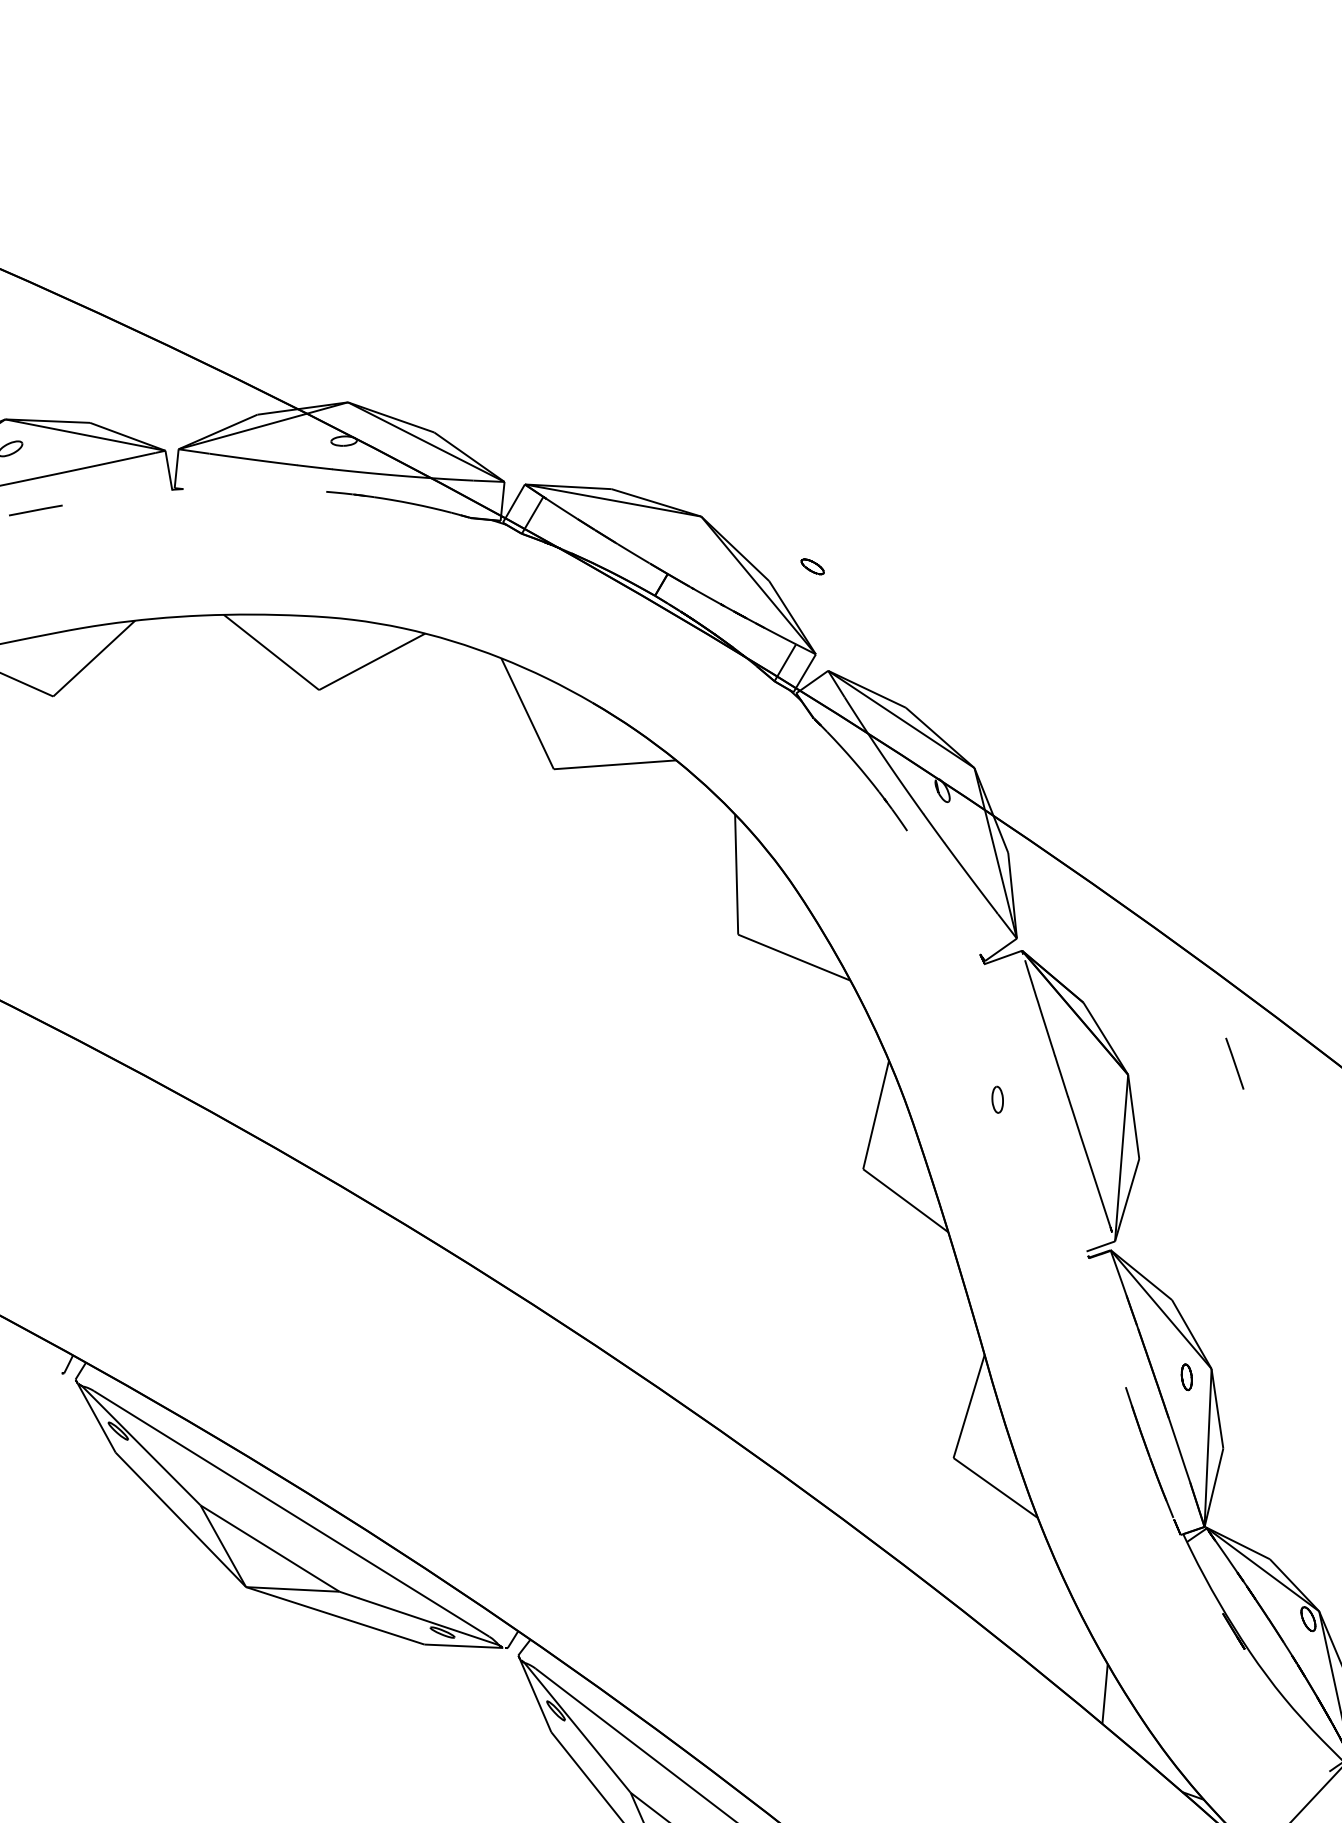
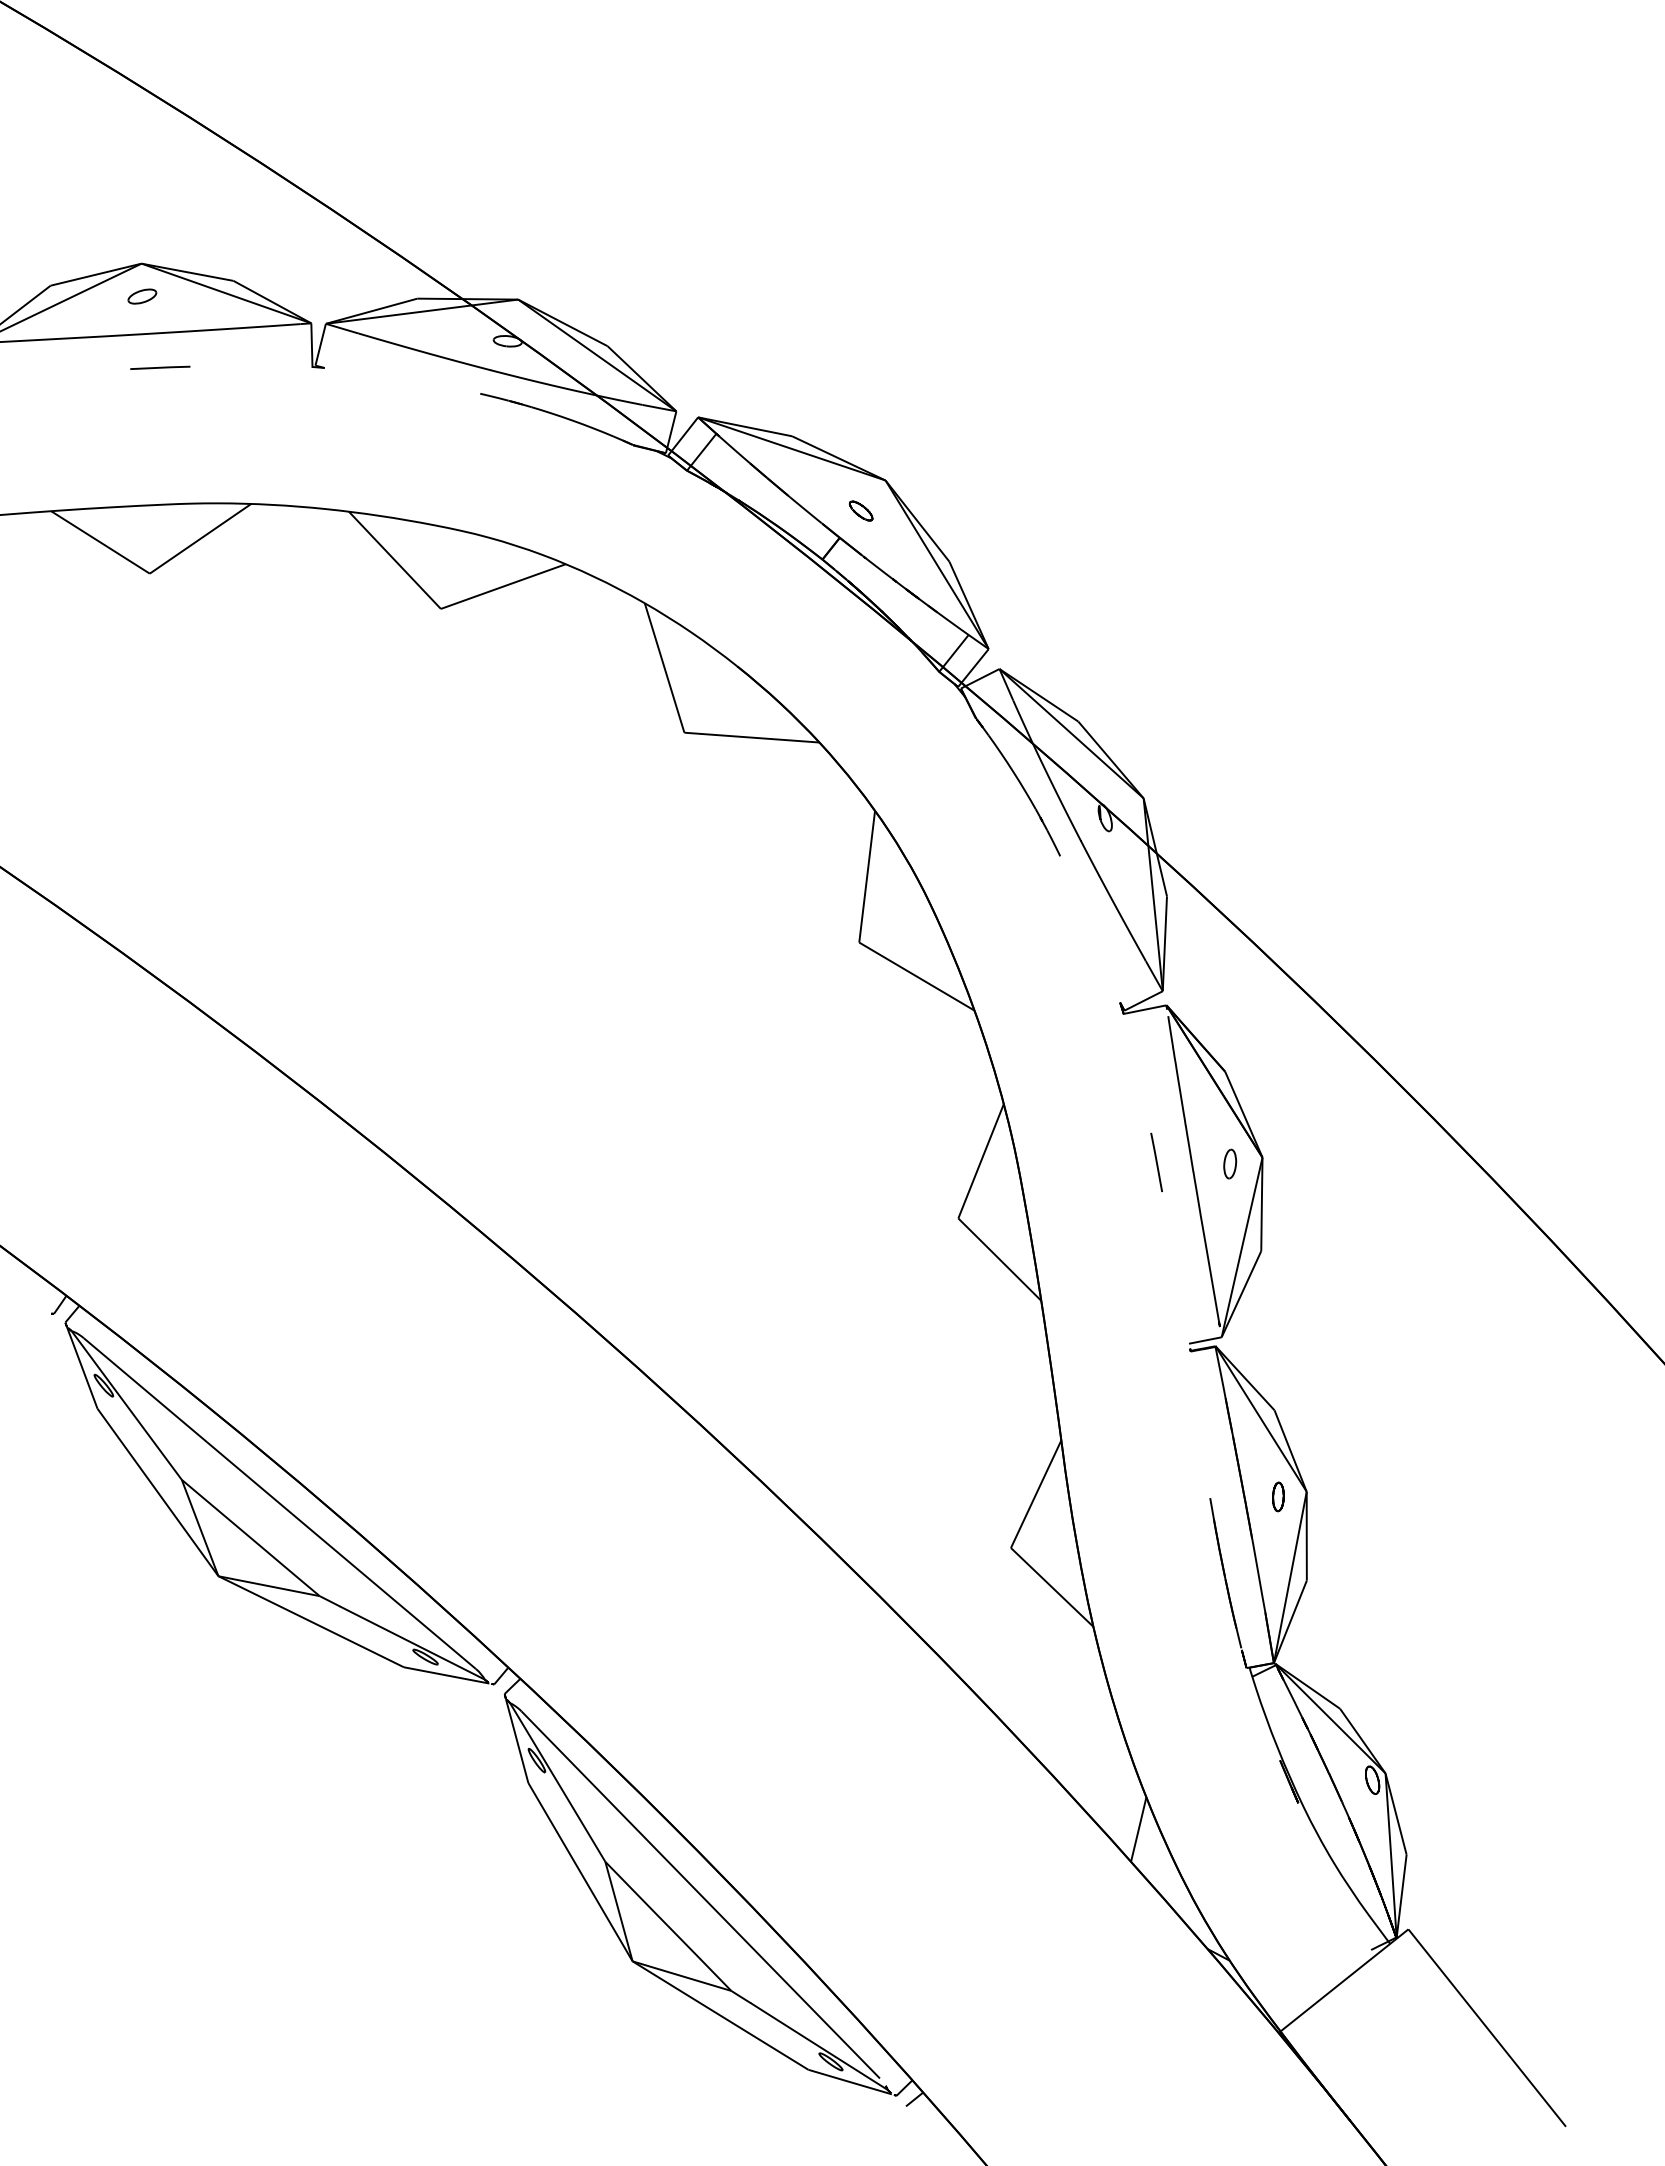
part: (812, 566) -> (860, 510), moved
line: (1234, 1063) -> (1156, 1162), moved
part: (997, 1099) -> (1230, 1163), moved

